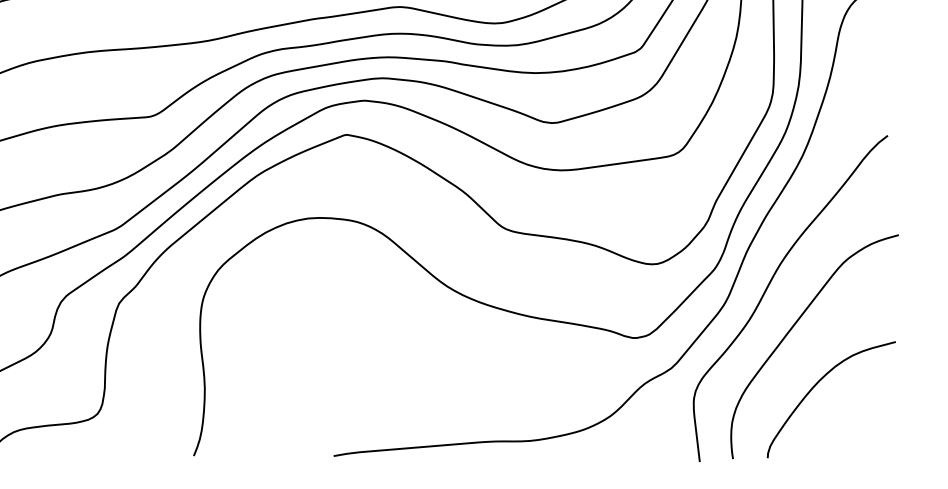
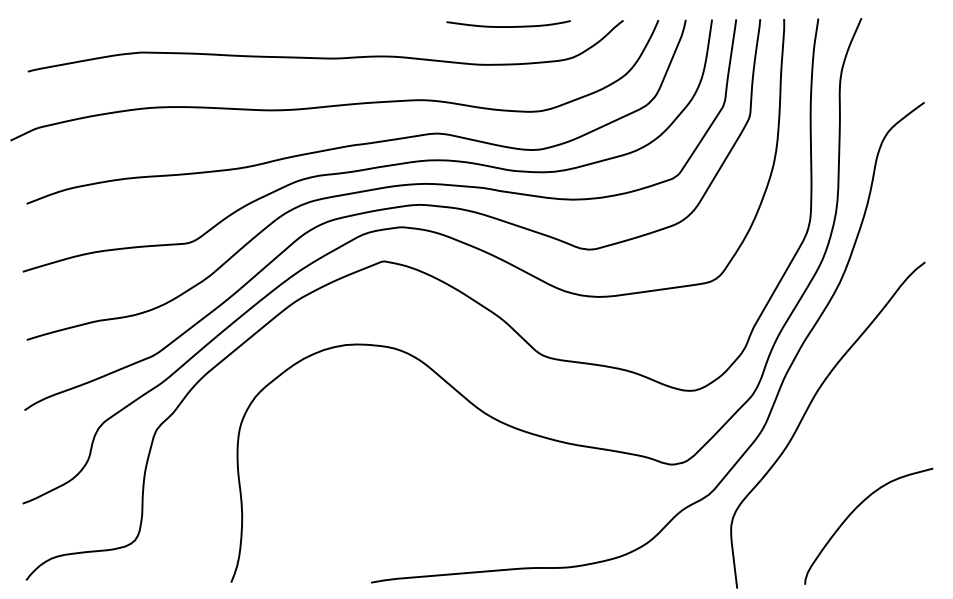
curve: (791, 330) -> (828, 457), removed

